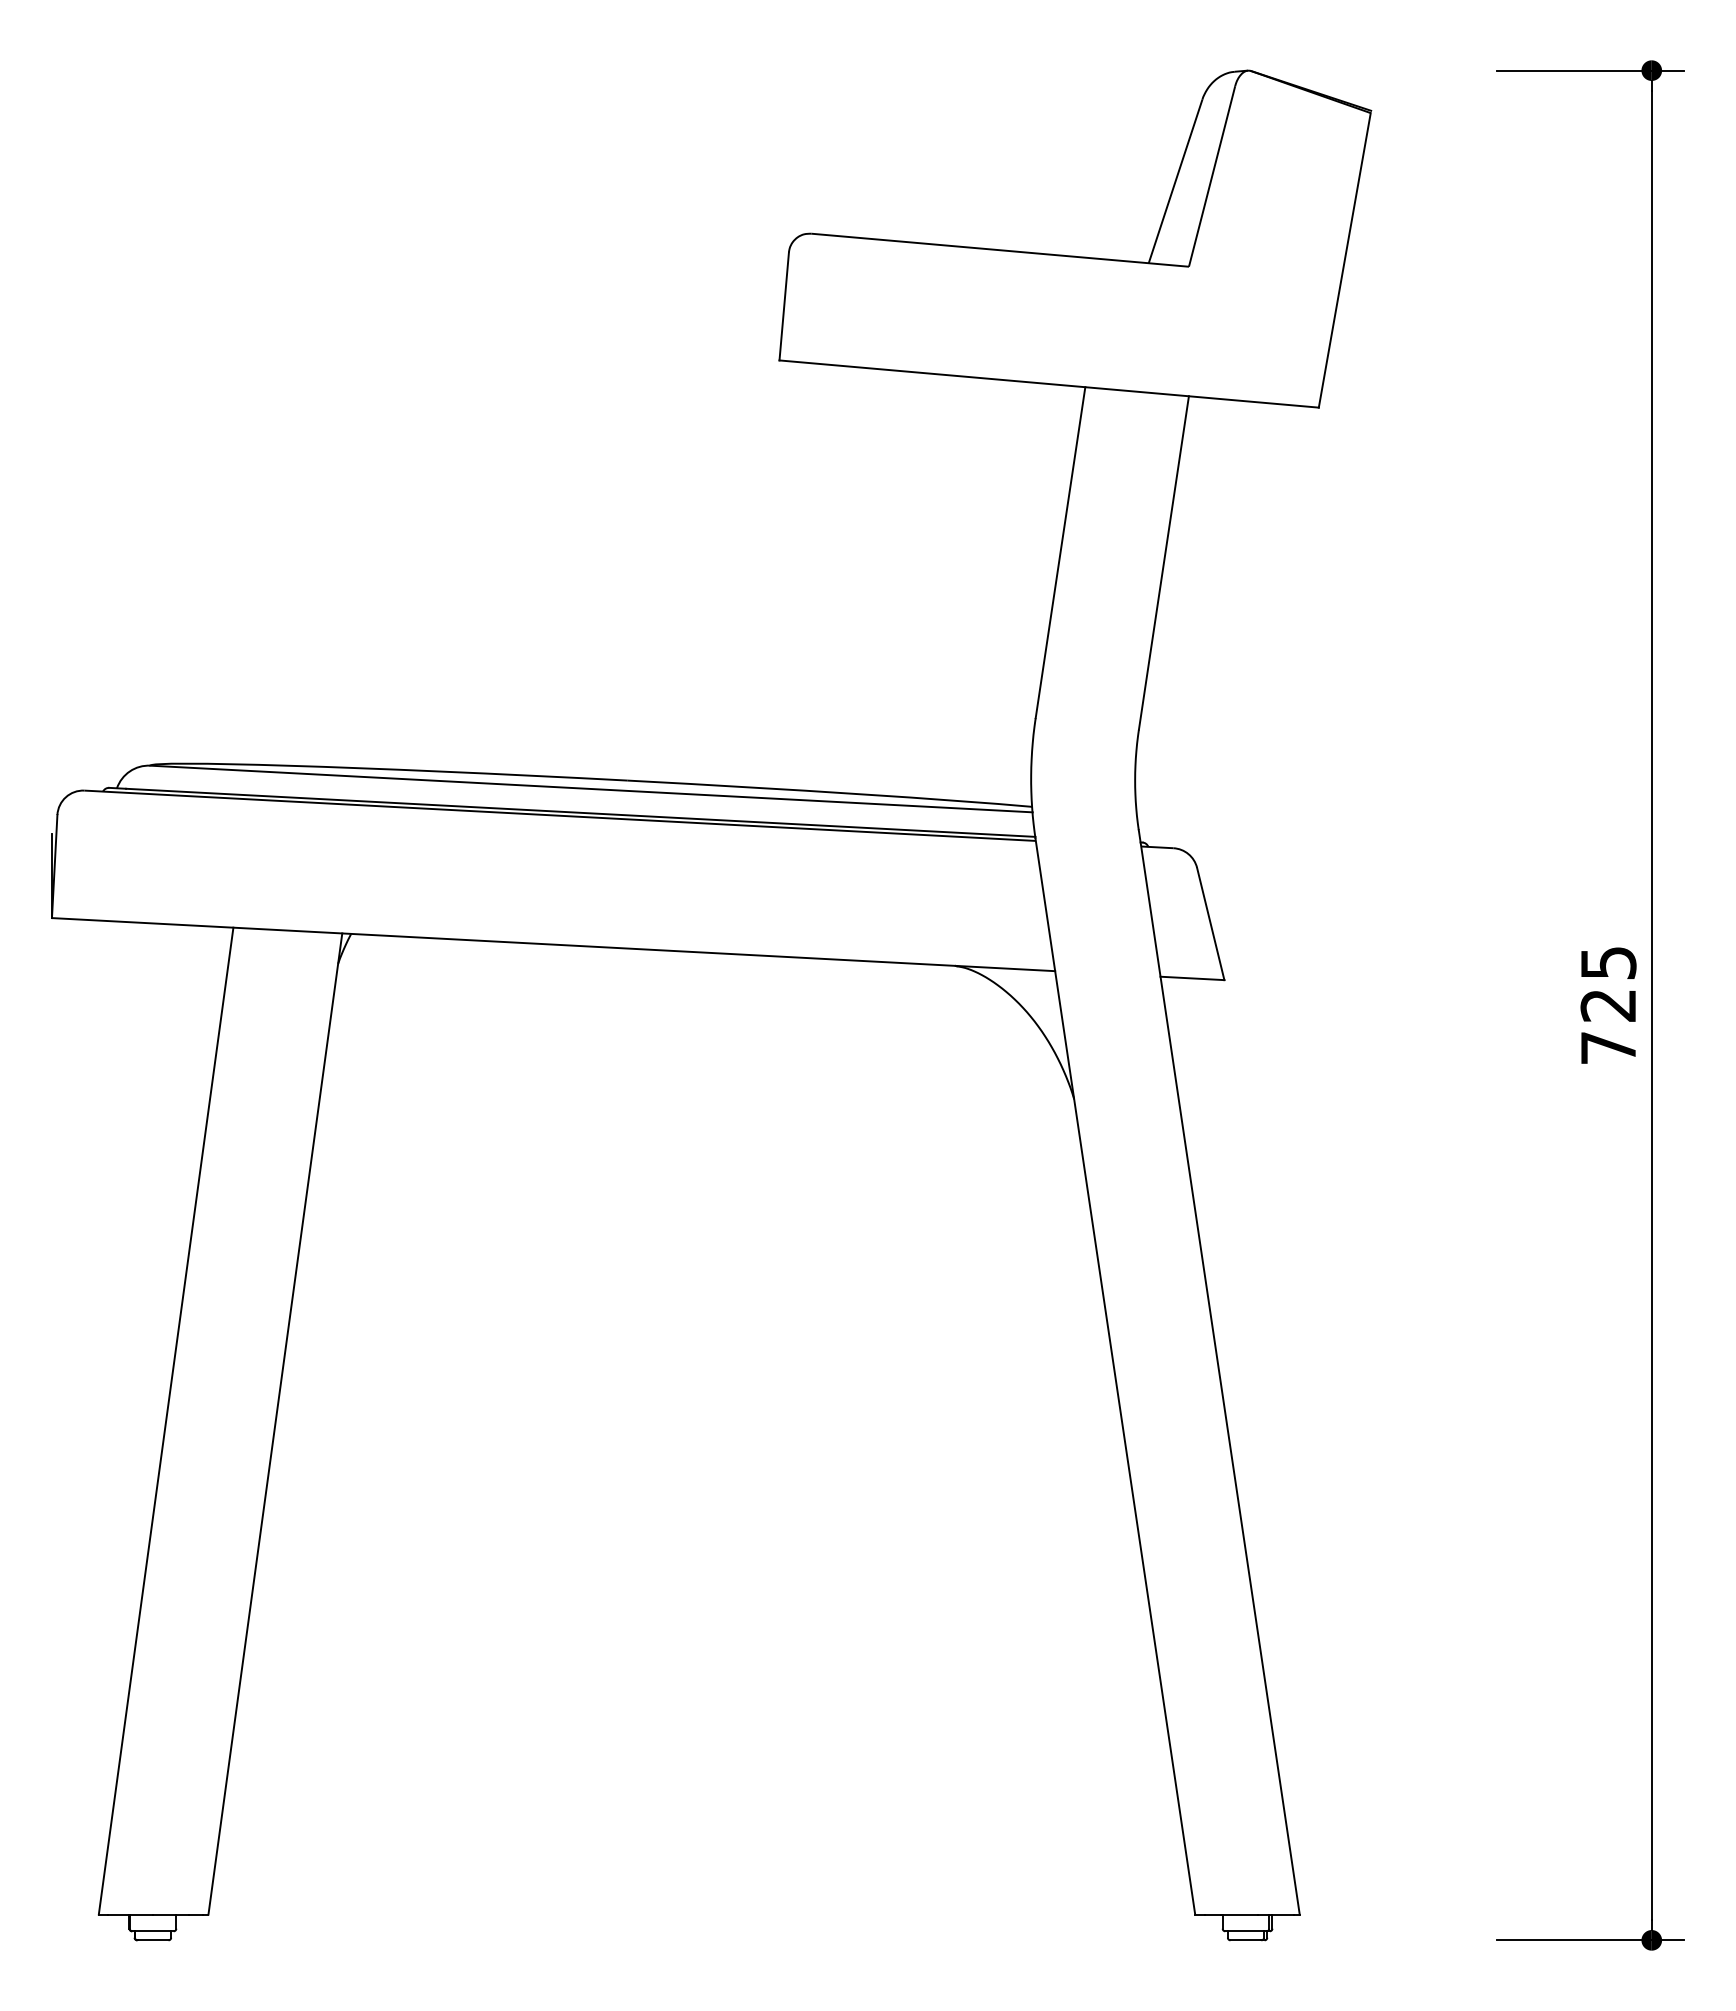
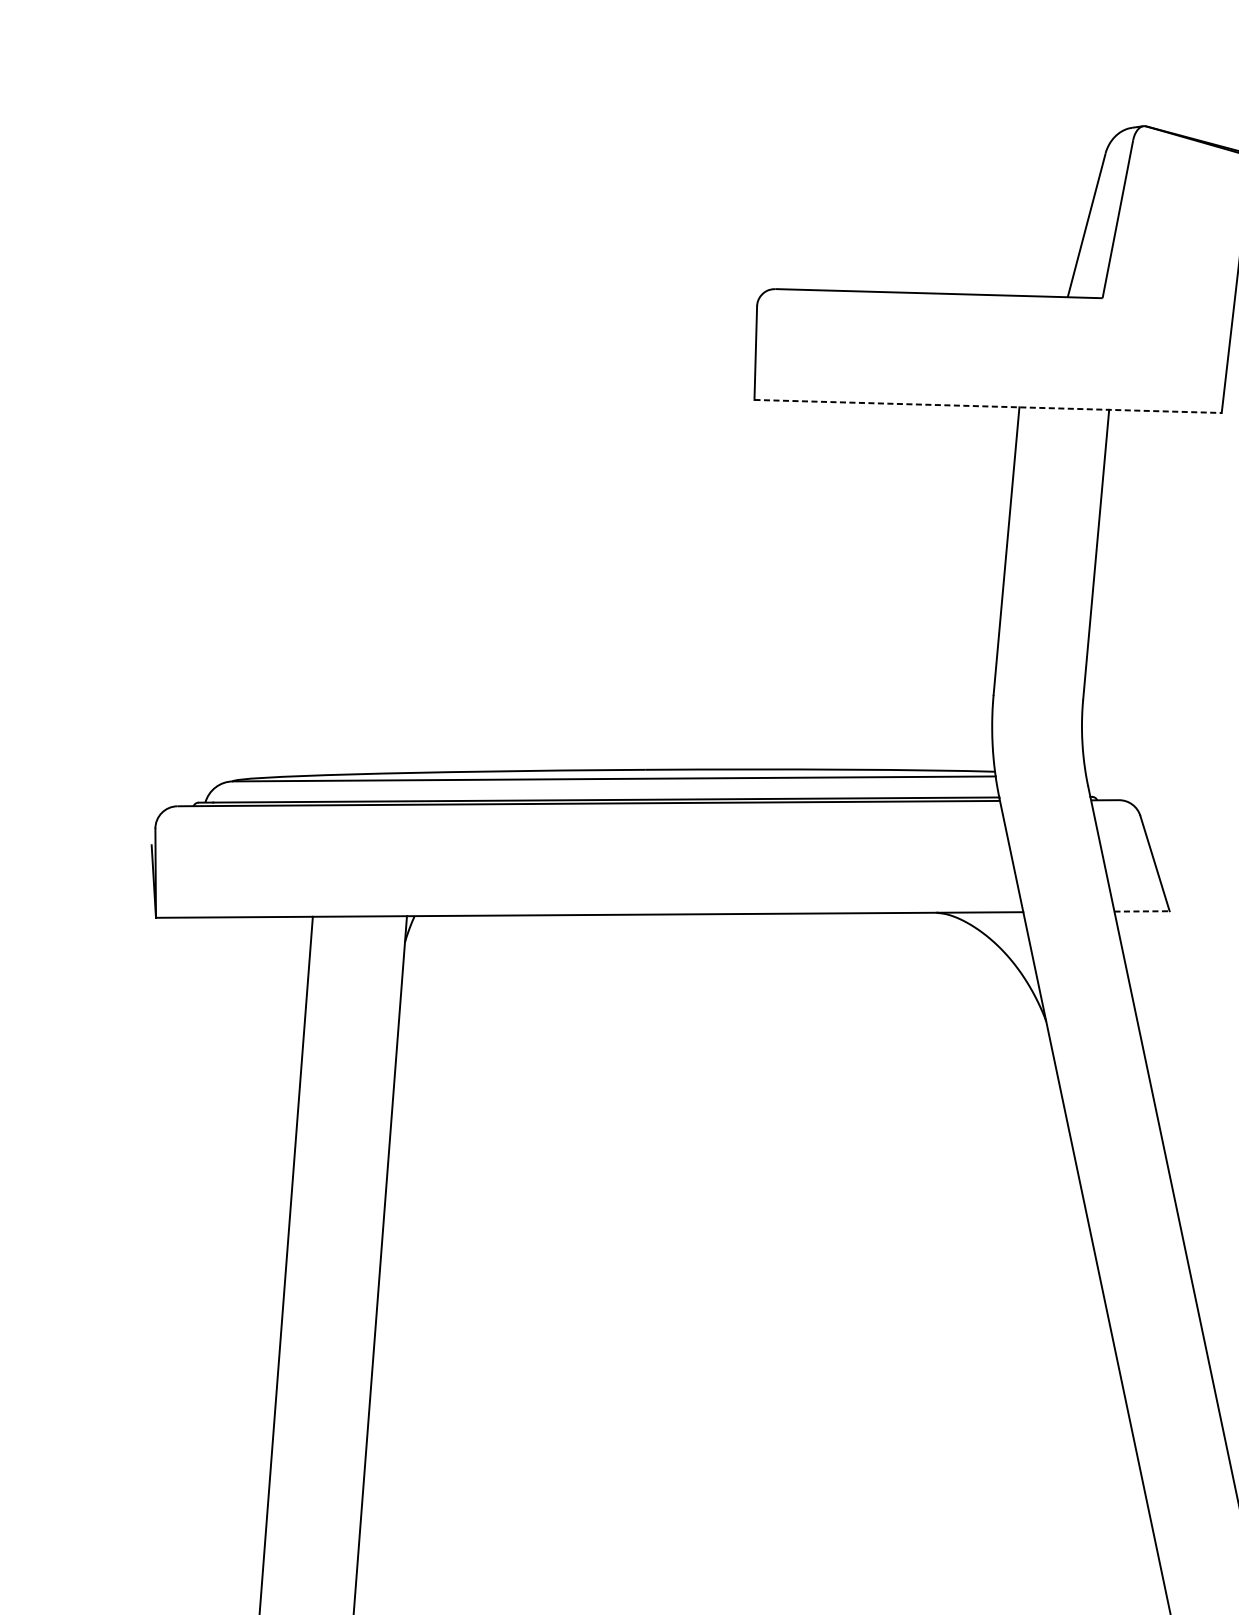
line: (1049, 384) -> (988, 406), solid -> dashed
line: (1192, 978) -> (1142, 911), solid -> dashed

